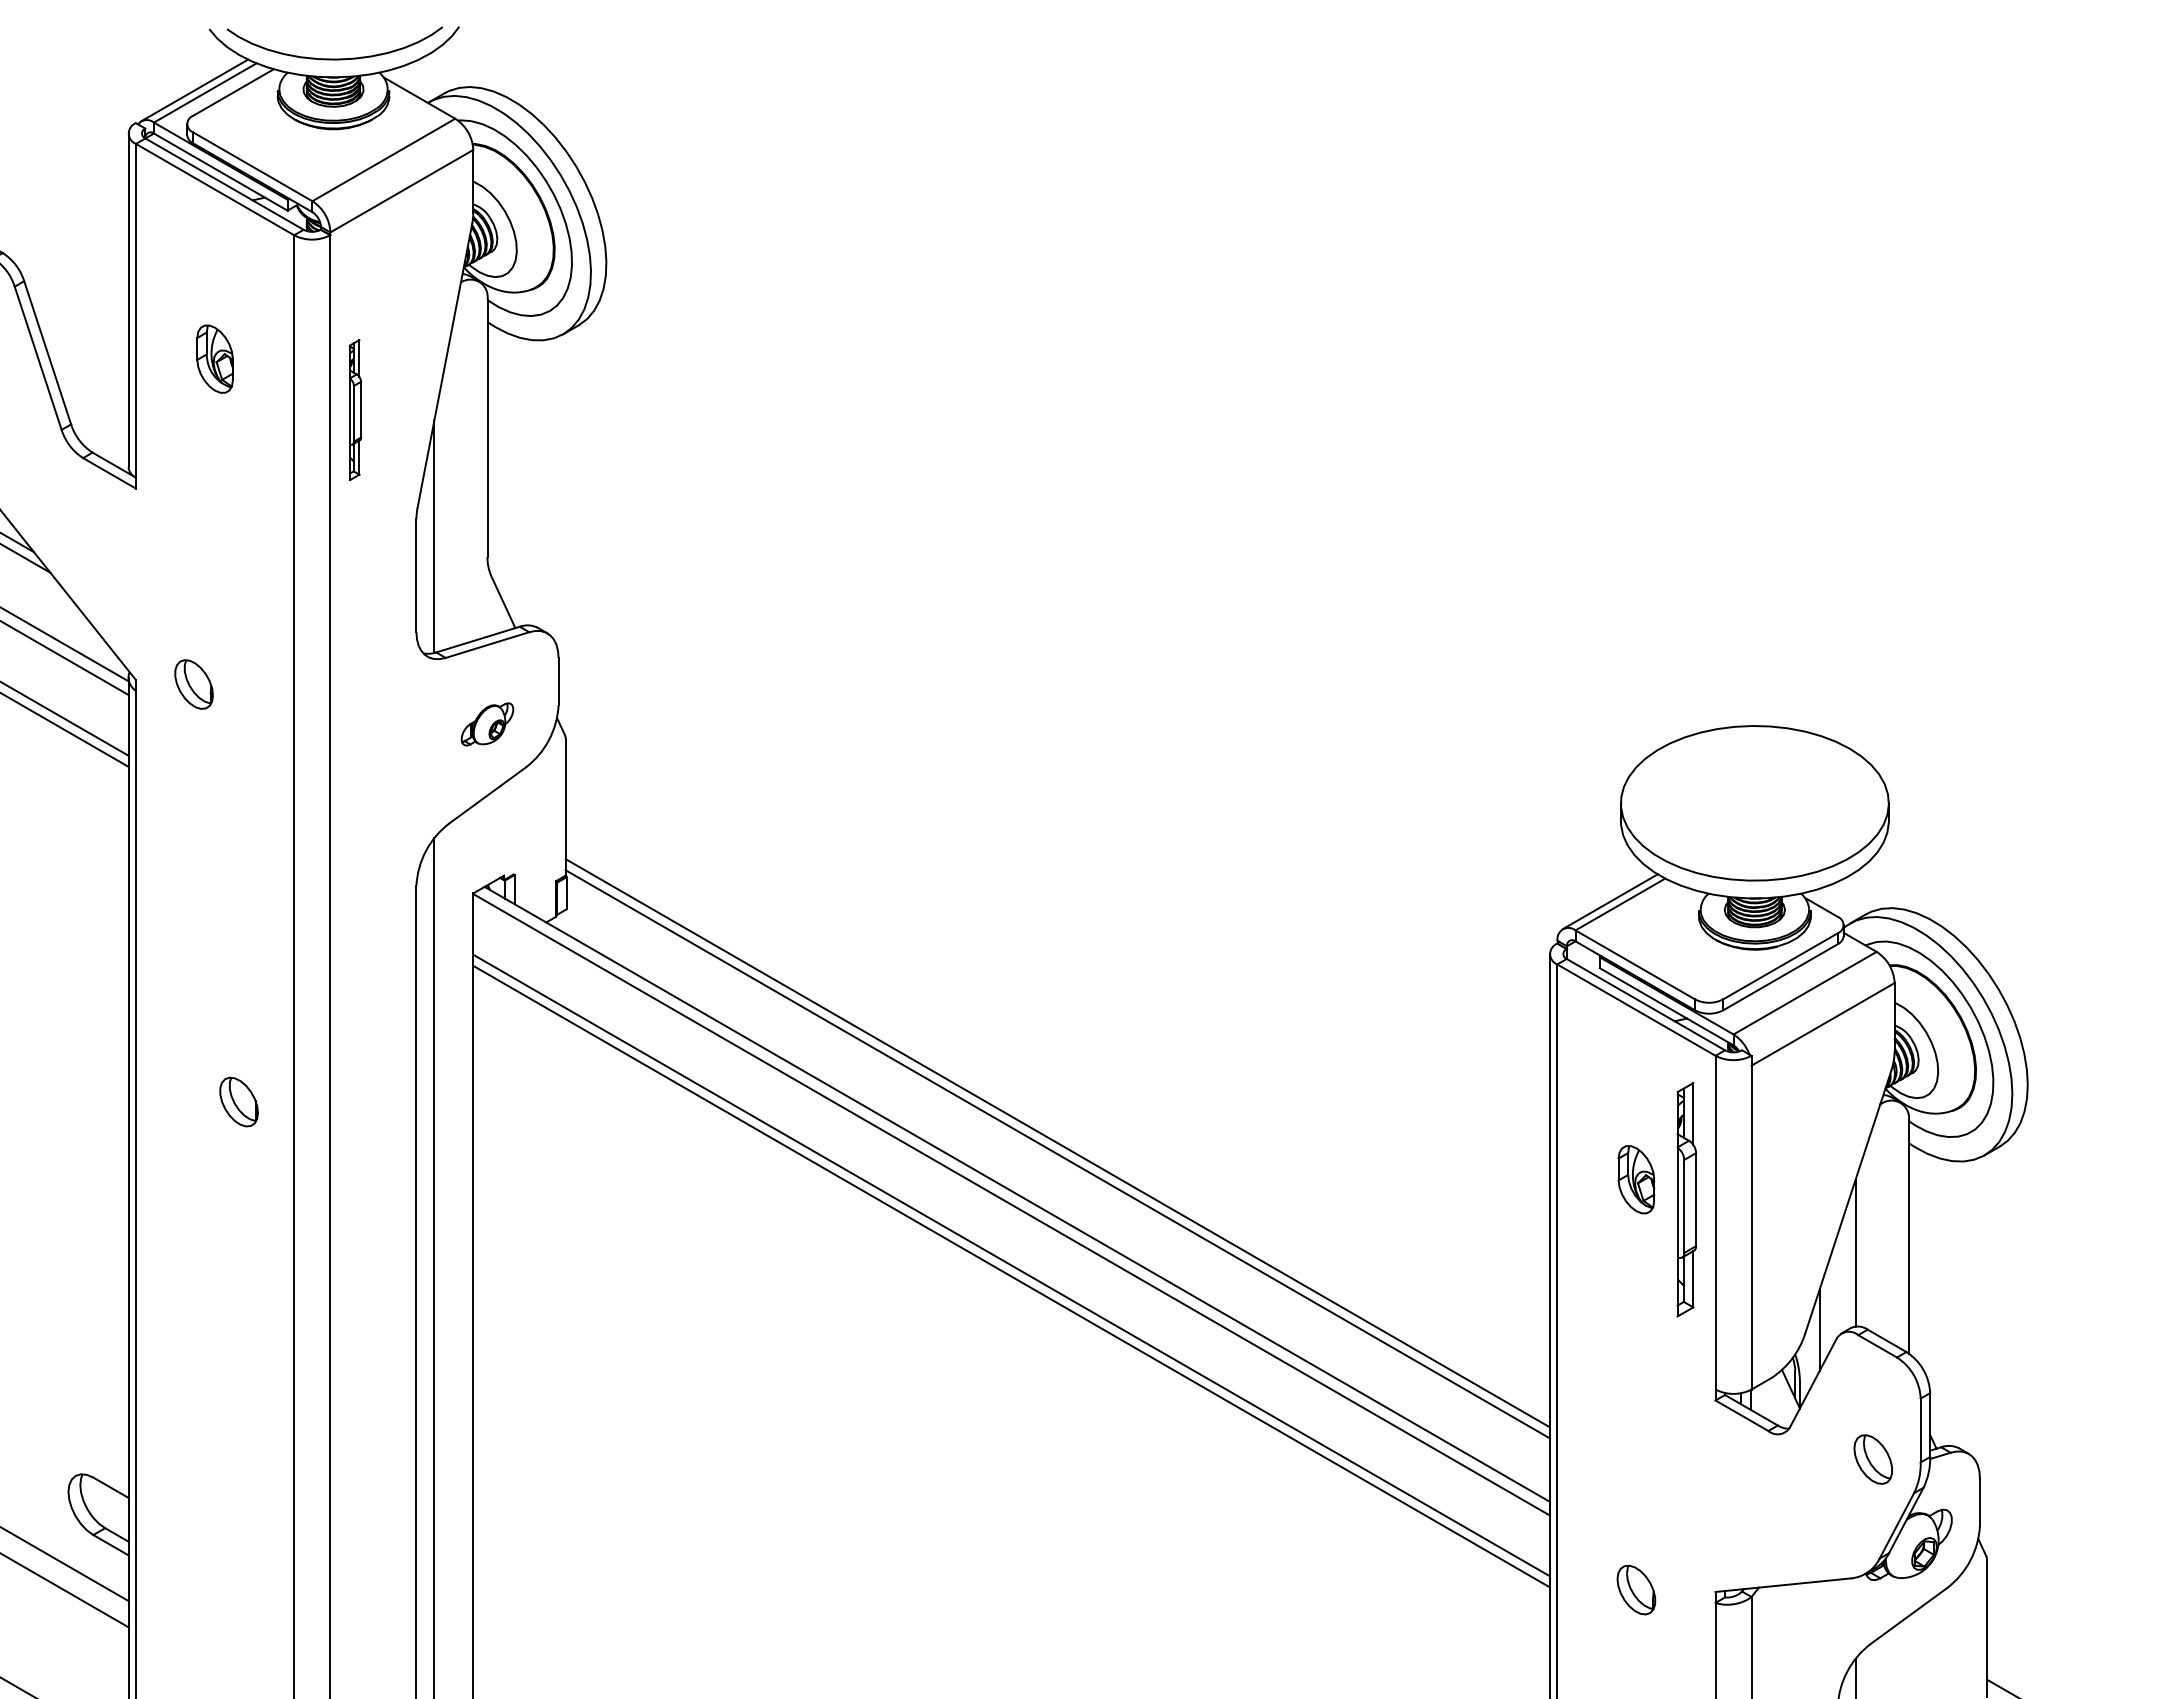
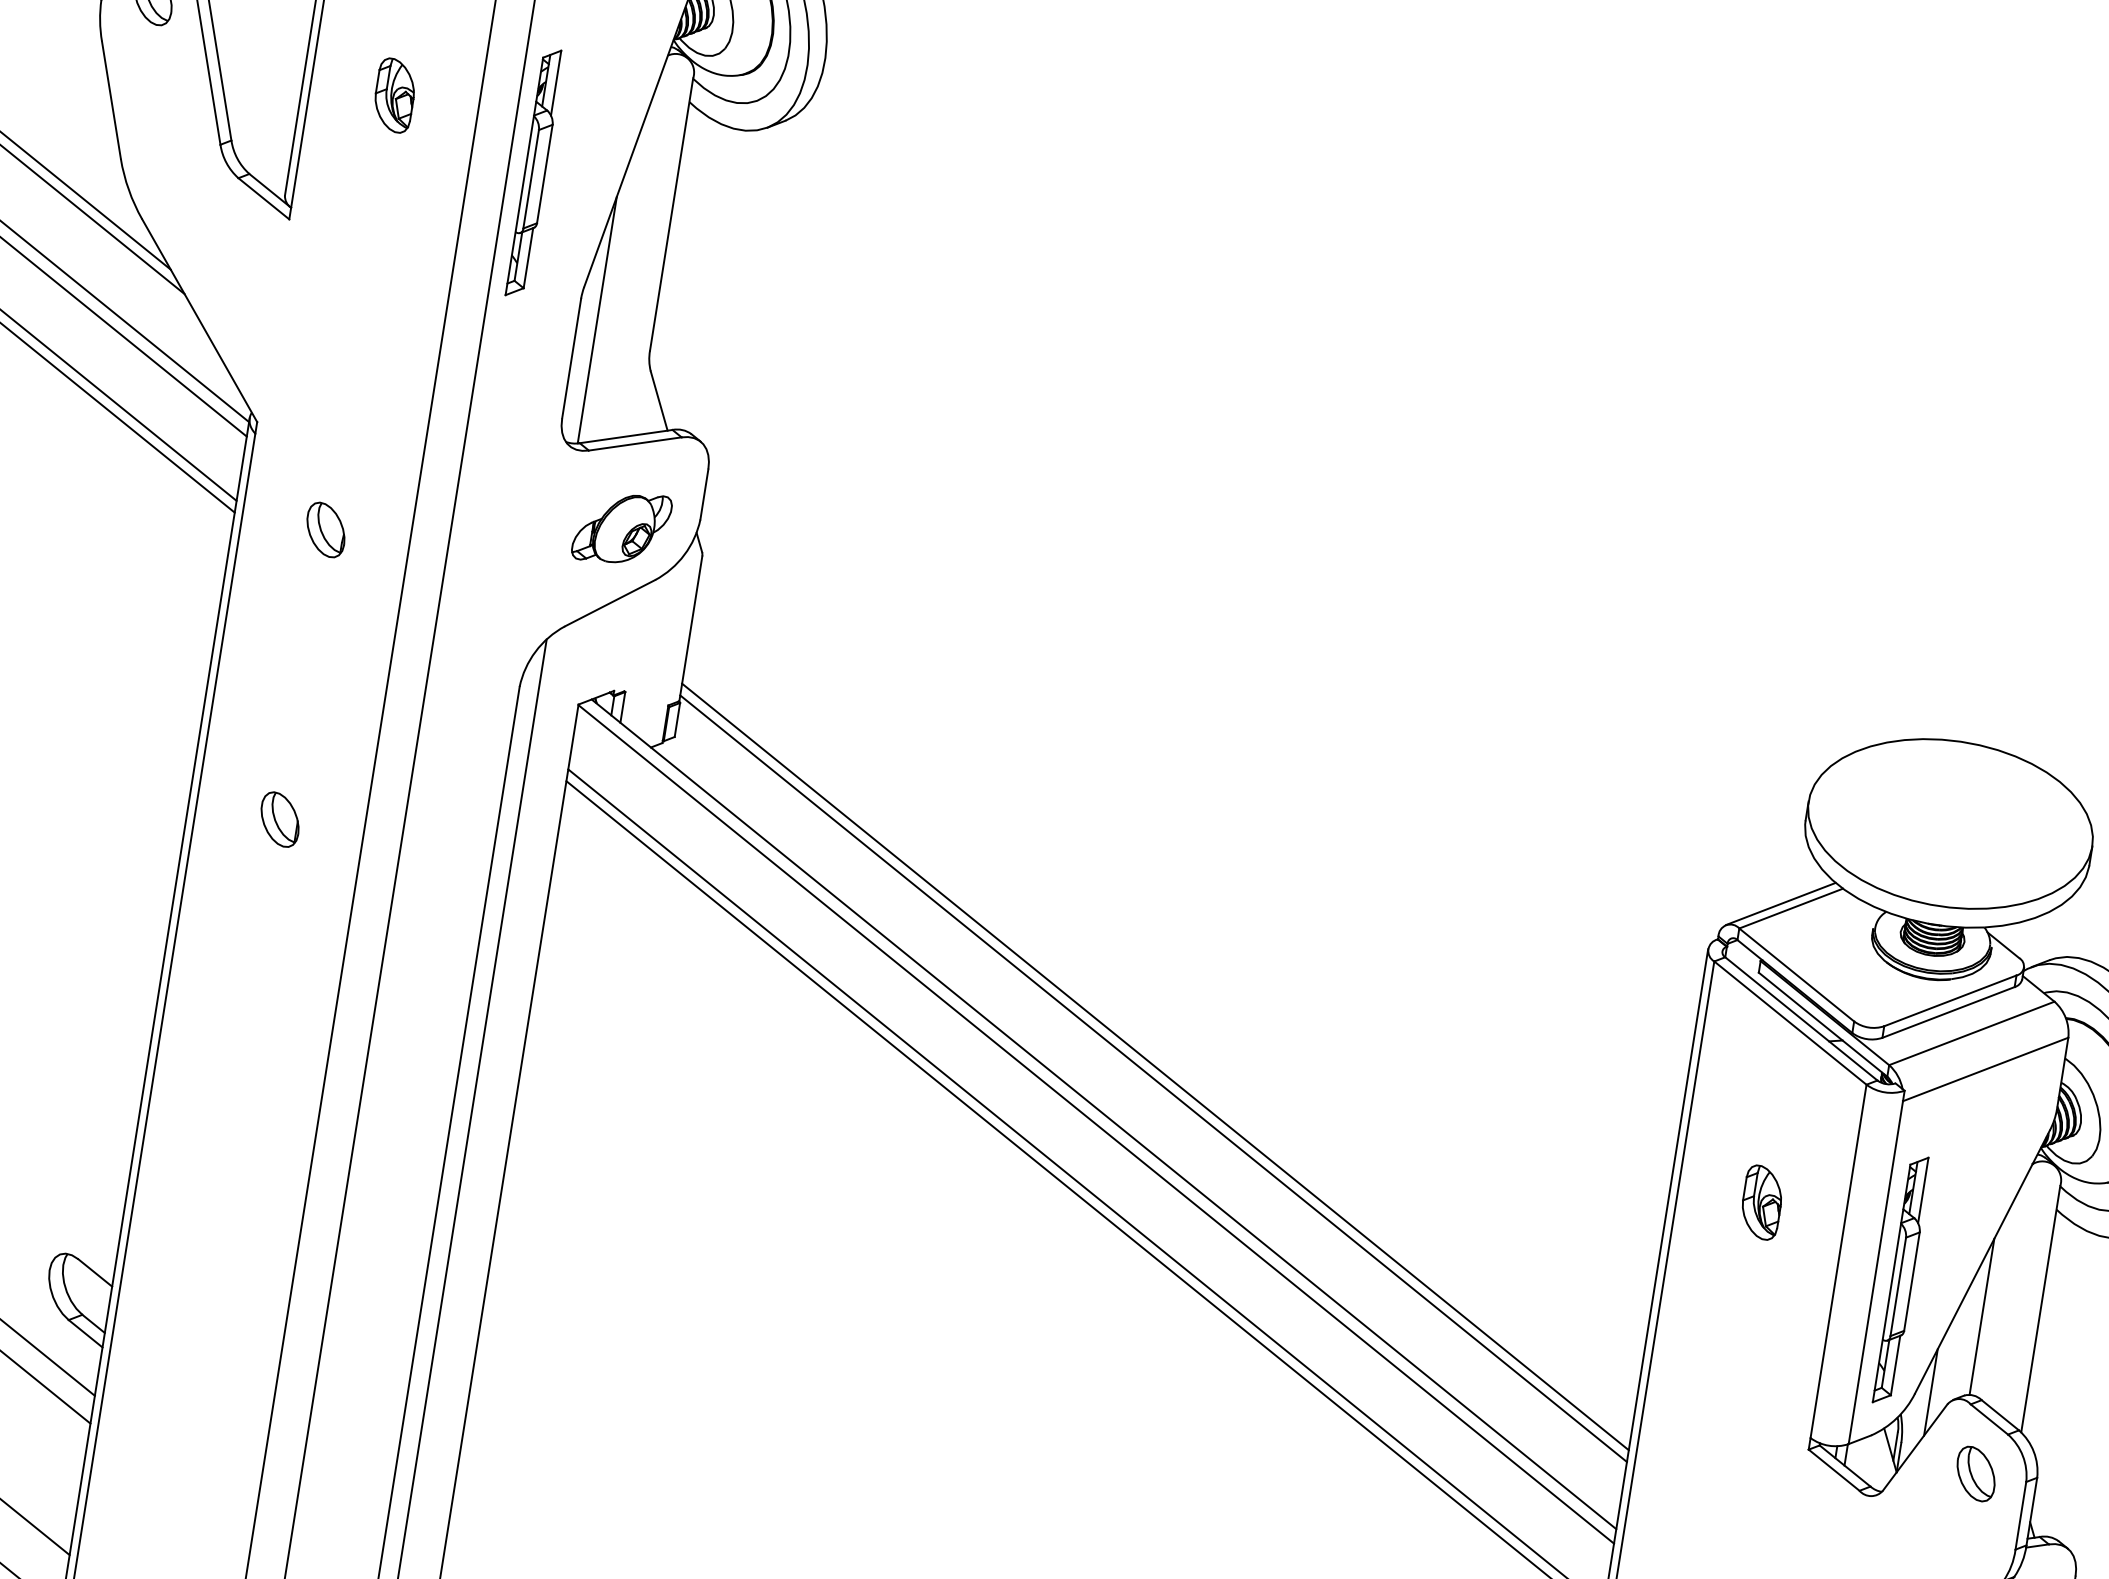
part: (355, 409) -> (535, 172), size x1.67
part: (193, 684) -> (325, 529), moved
part: (487, 724) -> (621, 528), size x1.67
part: (238, 1101) -> (279, 818), moved
part: (1686, 1199) -> (1901, 1279), moved
part: (1872, 1459) -> (1975, 1473), moved

